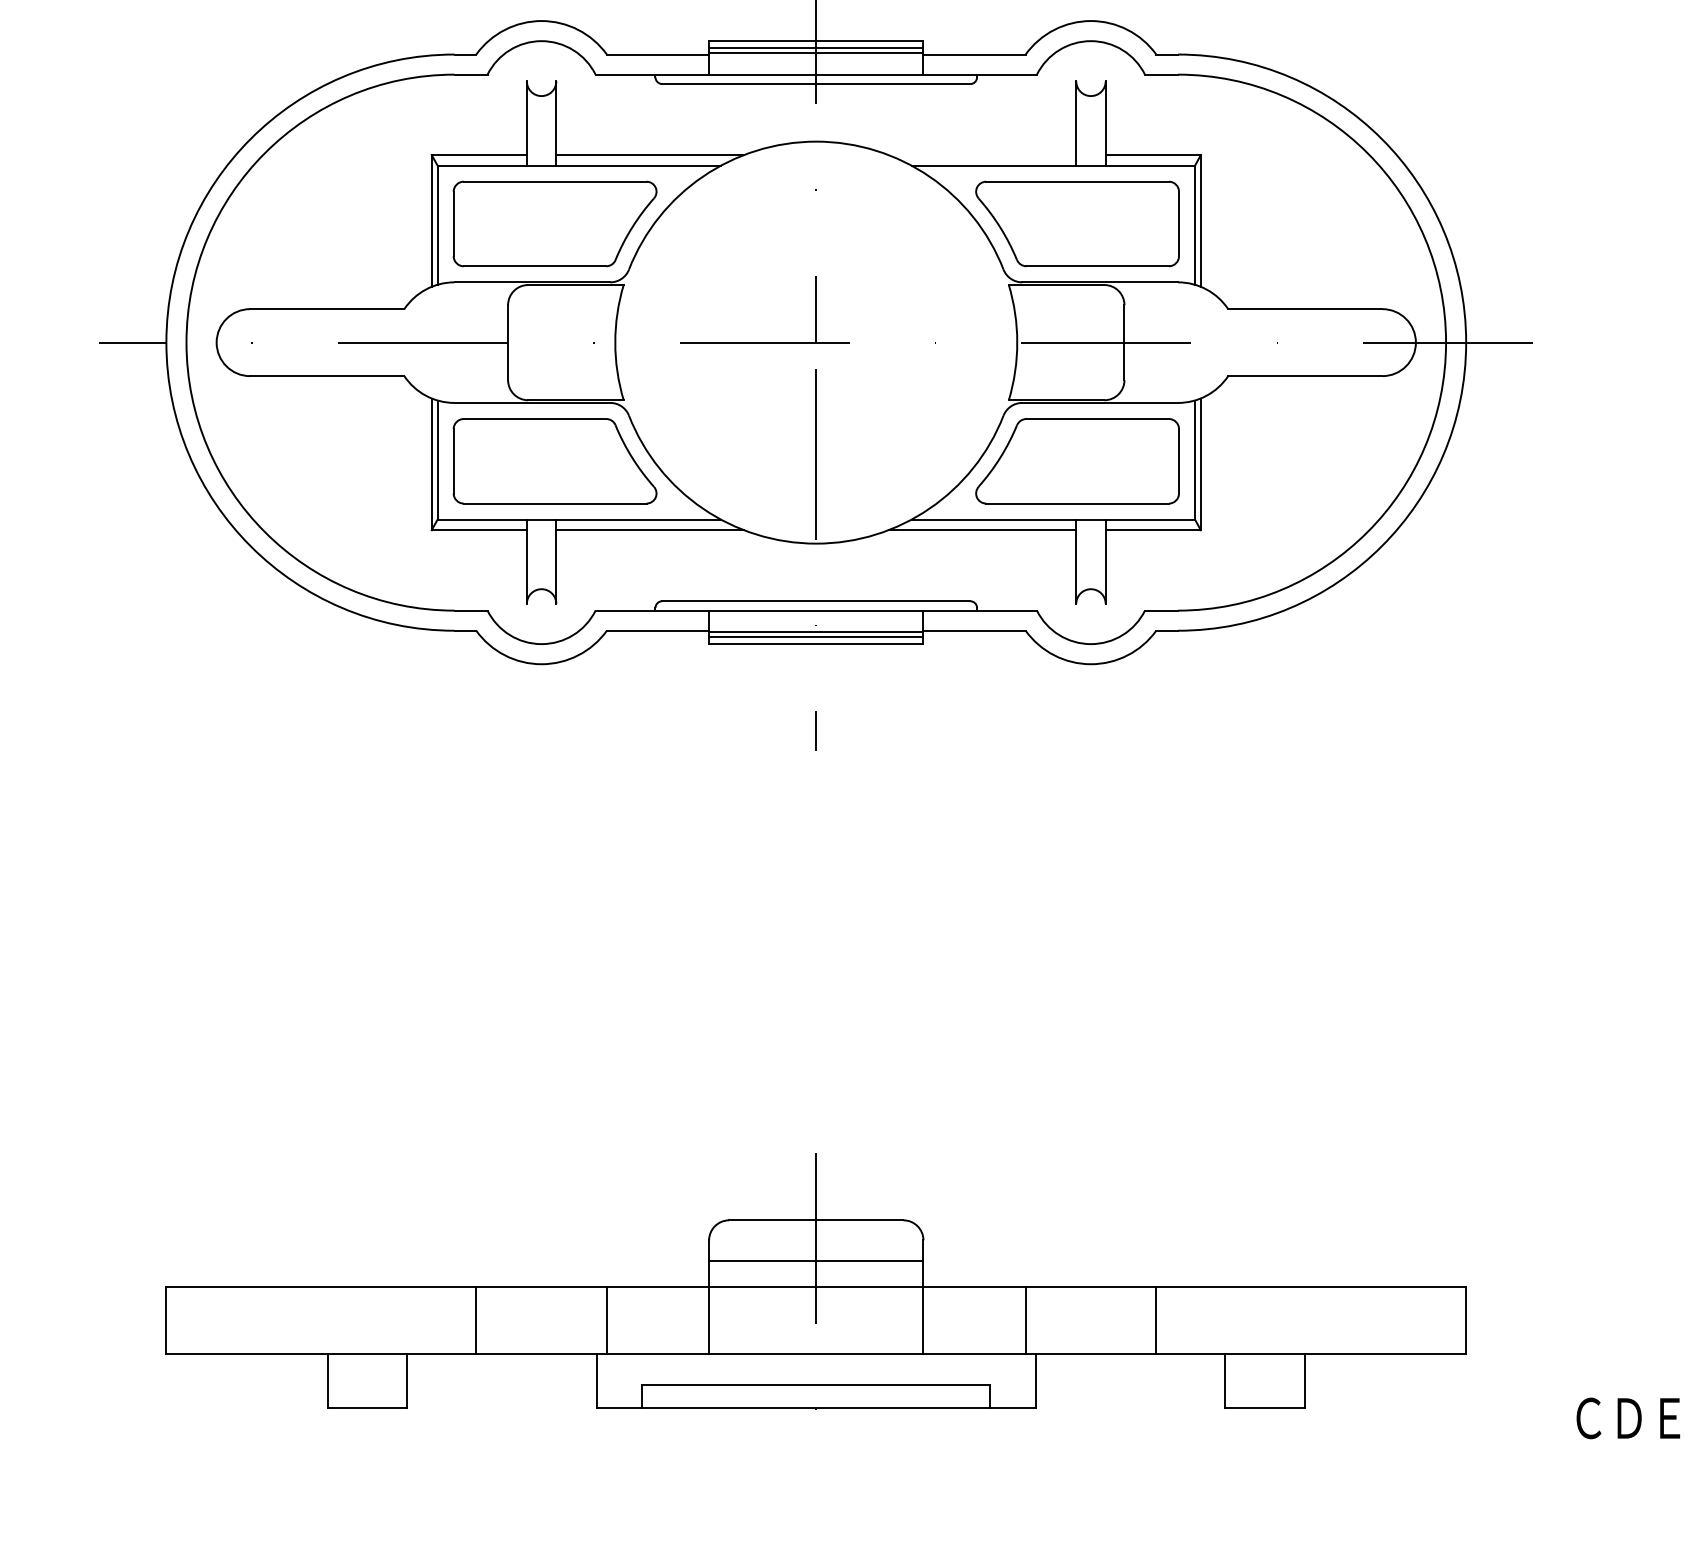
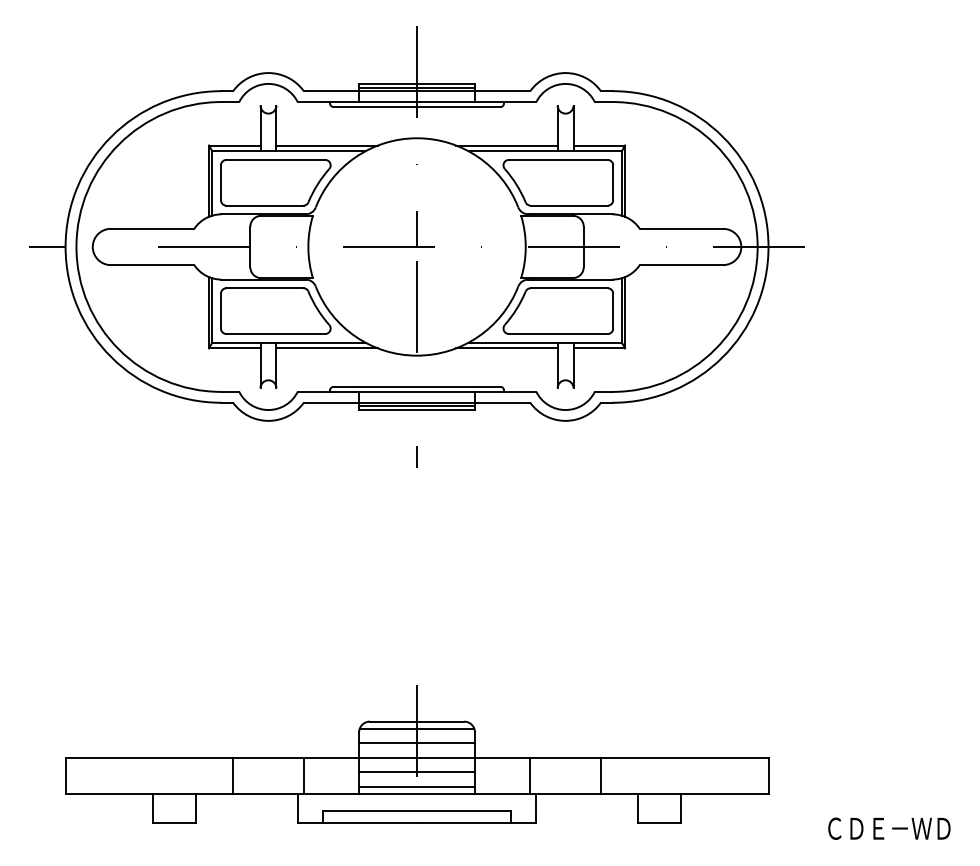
line: (981, 155) -> (506, 145), added
line: (815, 1233) -> (416, 728), added
line: (817, 1314) -> (417, 772), added
line: (817, 1340) -> (417, 786), added

